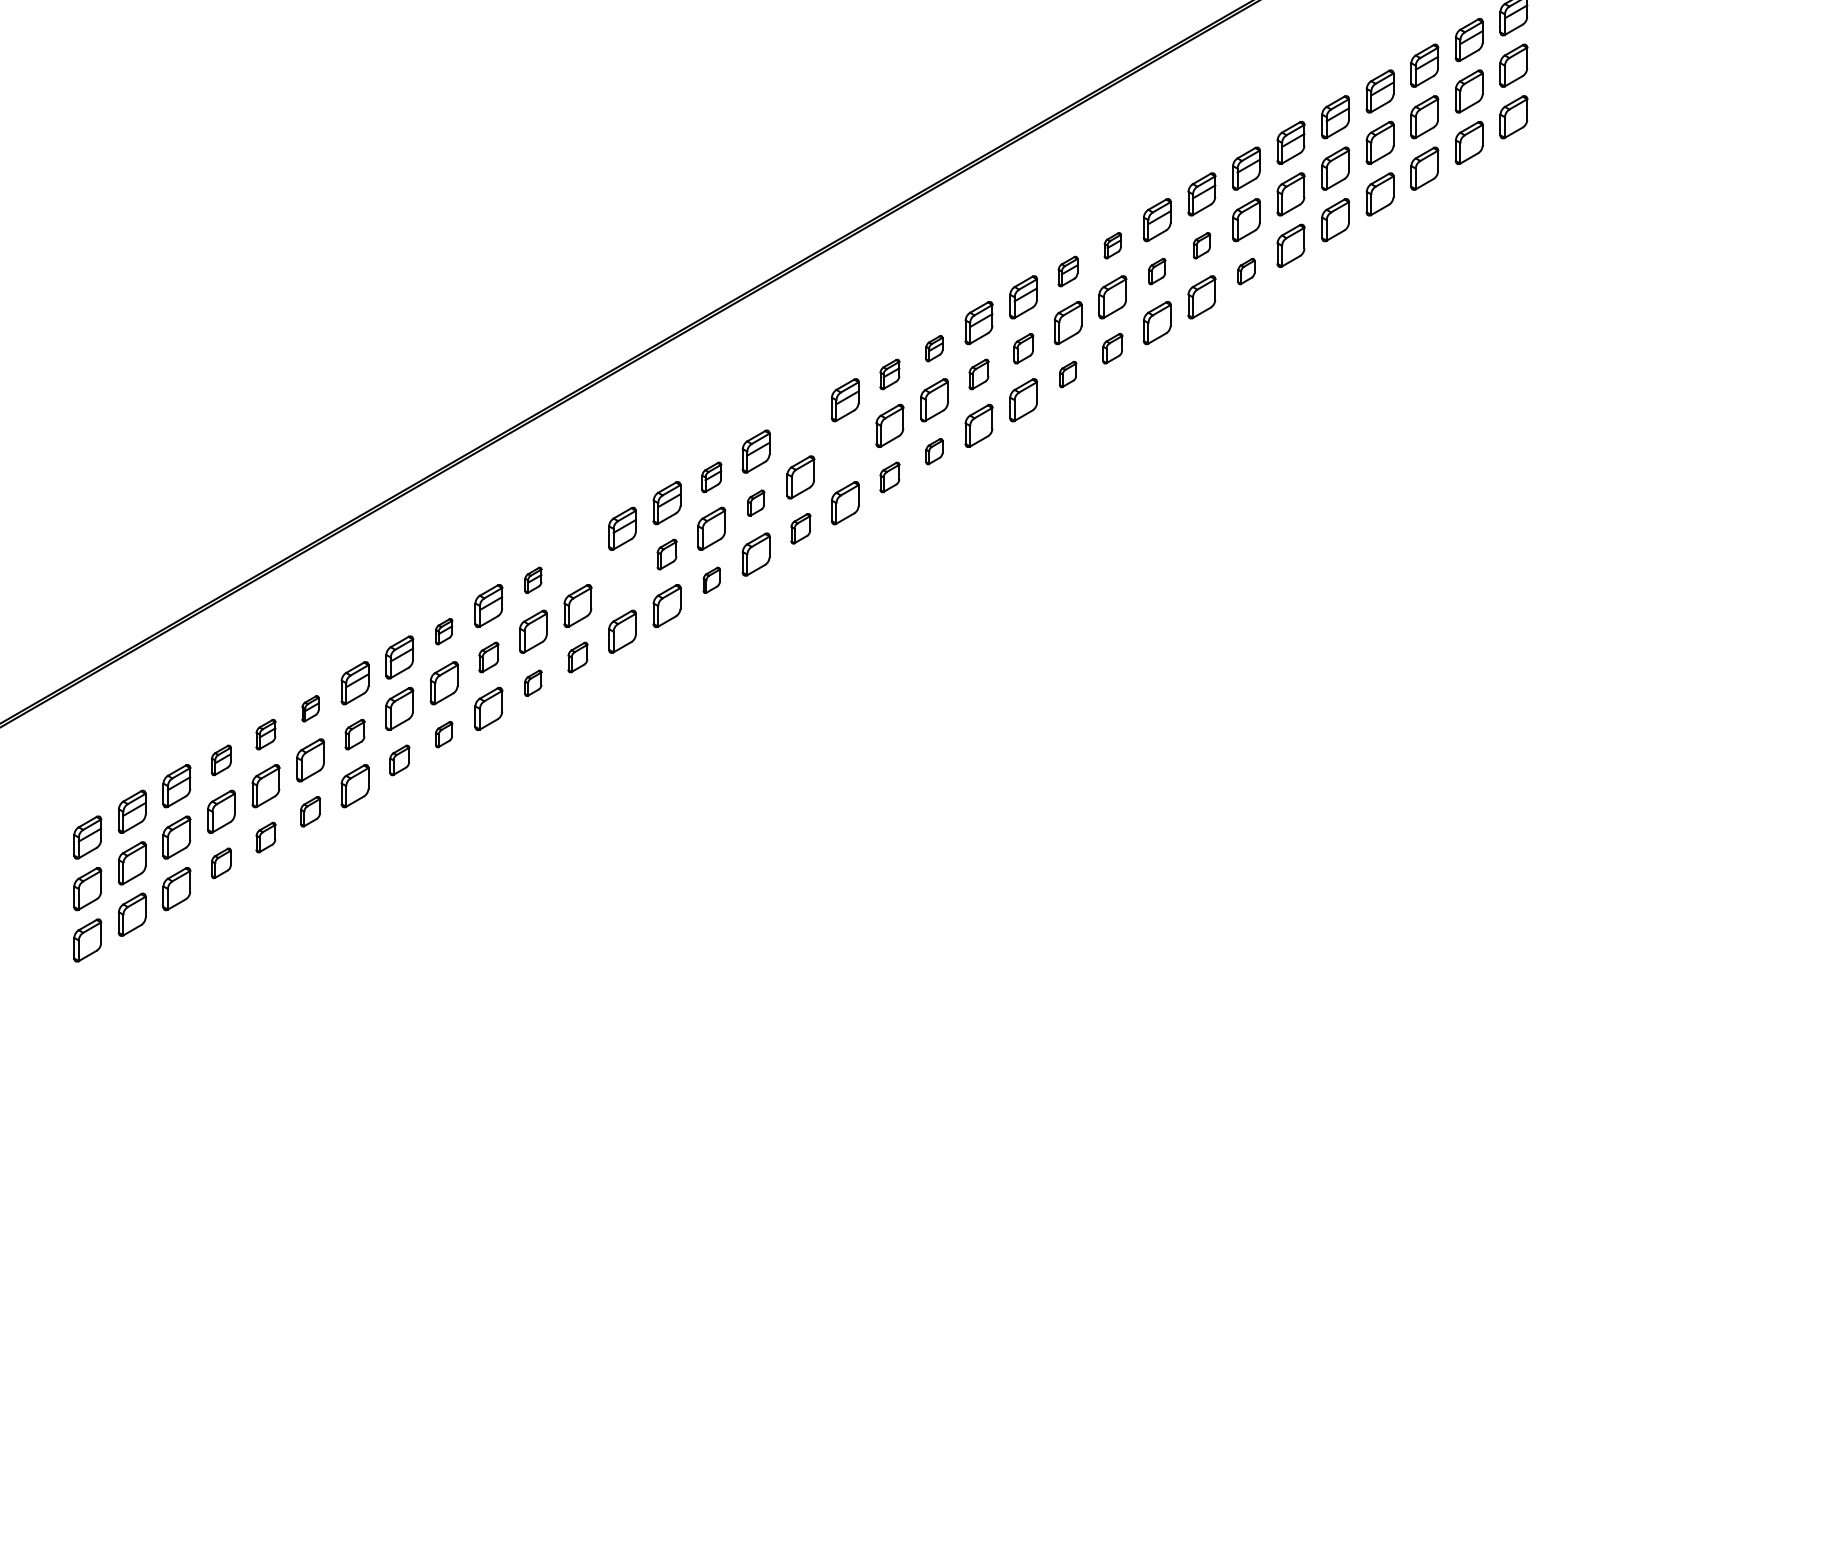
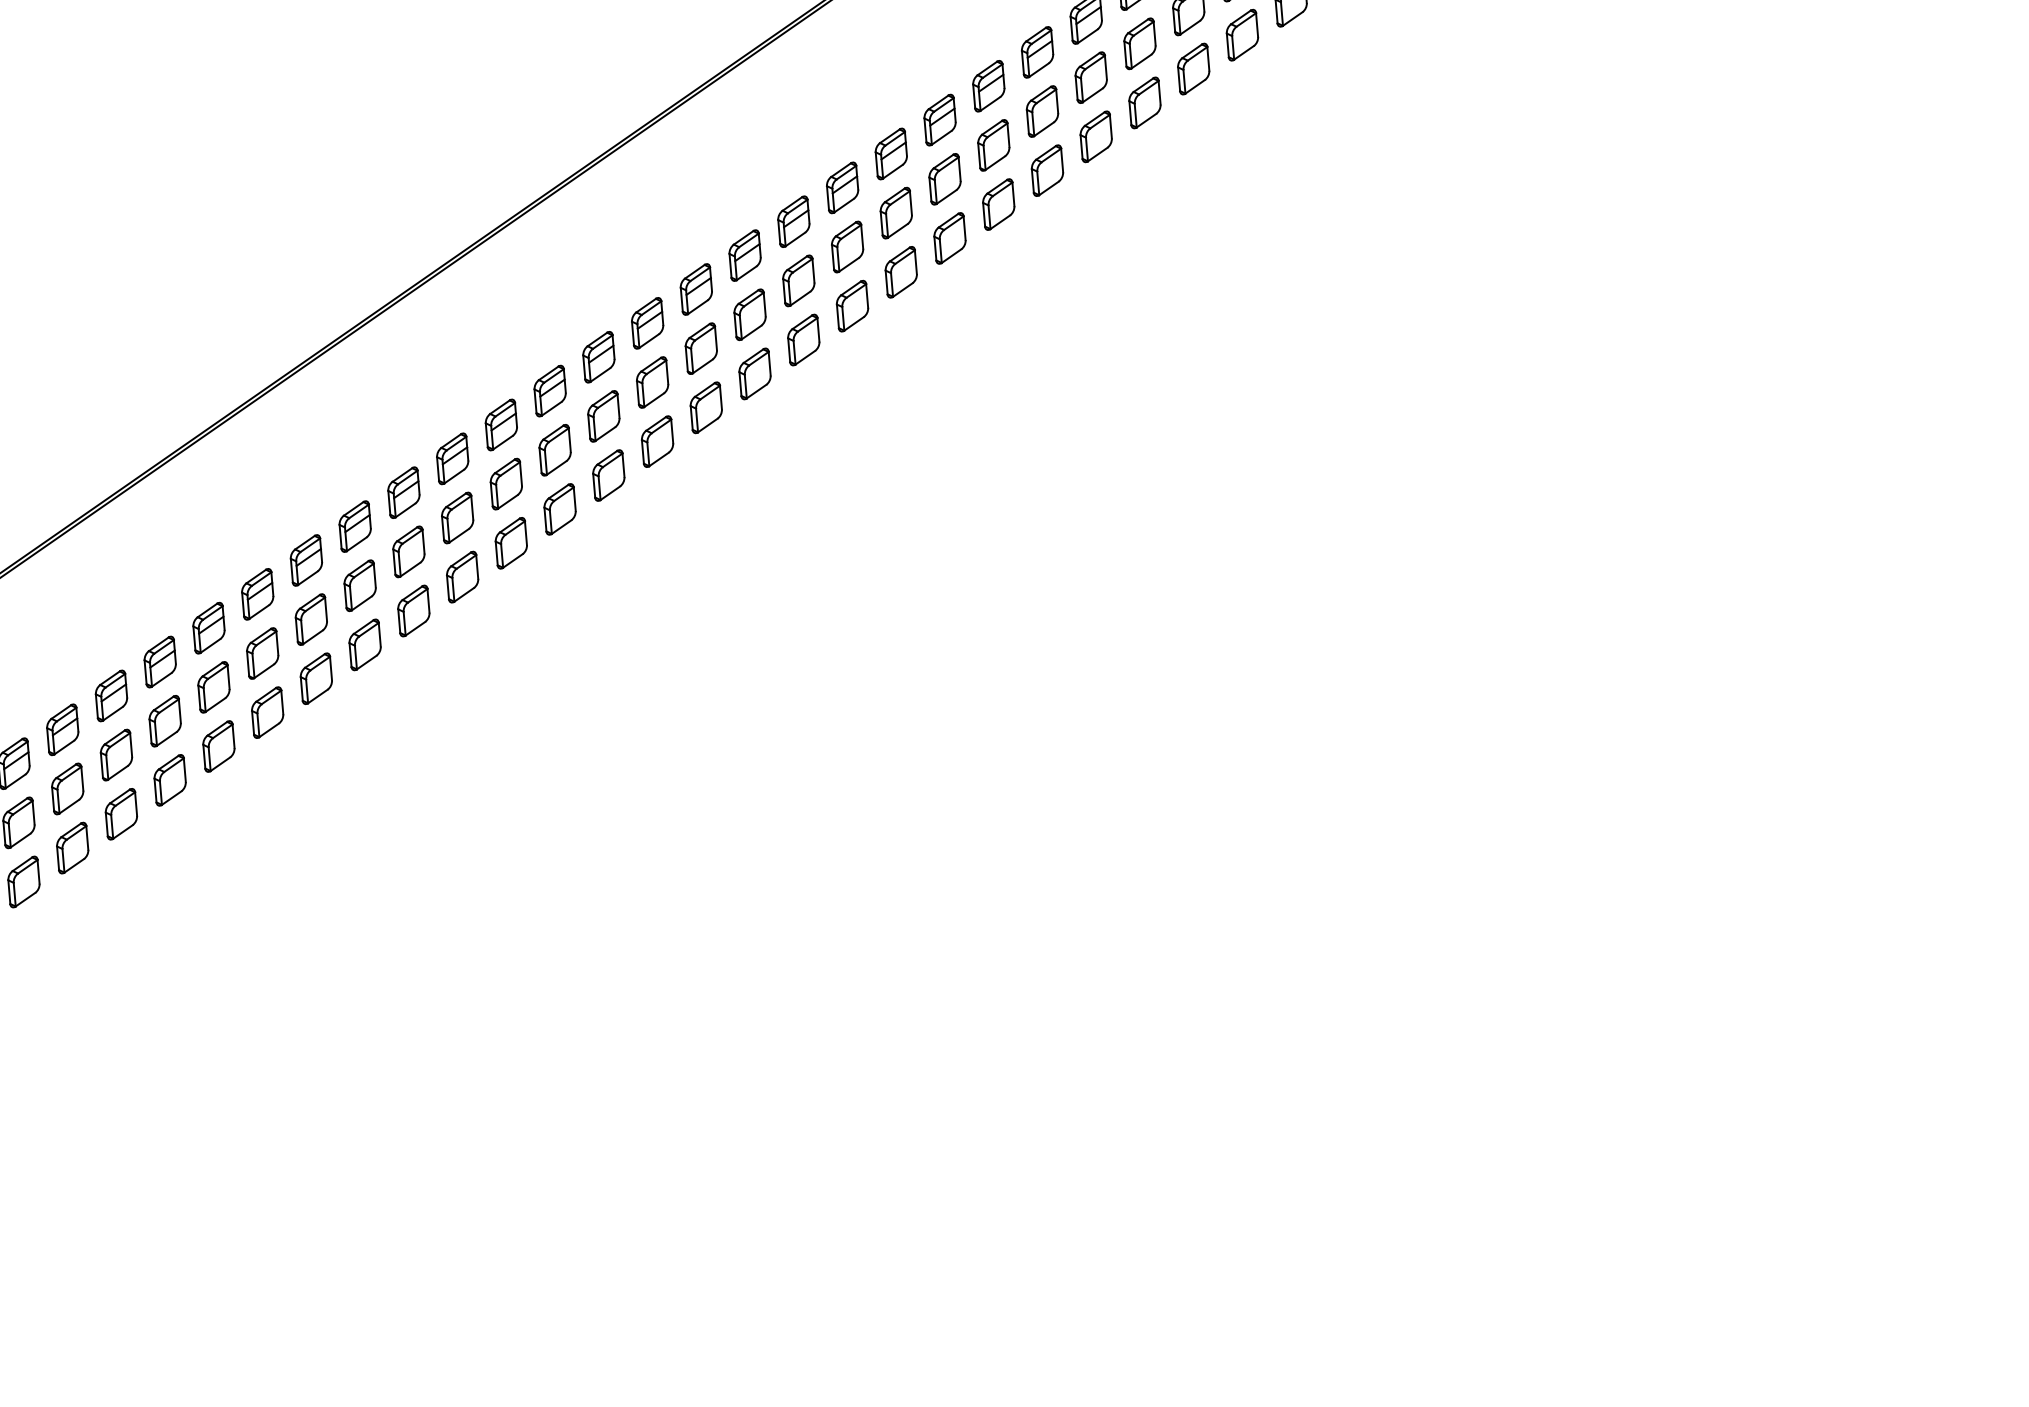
part: (1112, 245) -> (1037, 52), size x1.67
part: (1201, 245) -> (1139, 43), size x1.67
part: (1067, 271) -> (988, 86), size x1.43
part: (1156, 271) -> (1090, 77), size x1.67
part: (1246, 271) -> (1193, 68), size x1.67
part: (934, 348) -> (842, 187), size x1.67
part: (1023, 348) -> (944, 178), size x1.43
part: (1112, 348) -> (1047, 170), size x1.43
part: (889, 374) -> (793, 221), size x1.43
part: (978, 374) -> (895, 213), size x1.43
part: (1067, 374) -> (997, 204), size x1.67
part: (800, 425) -> (696, 288), added
part: (845, 451) -> (750, 314), added
part: (934, 451) -> (852, 305), size x1.67
part: (711, 477) -> (598, 357), size x1.43
part: (889, 477) -> (803, 340), size x1.43
part: (755, 503) -> (651, 382), size x1.67
part: (800, 528) -> (705, 407), size x1.43
part: (577, 554) -> (452, 458), added
part: (666, 554) -> (554, 450), size x1.43
part: (533, 580) -> (404, 492), size x1.67
part: (622, 580) -> (506, 484), added
part: (711, 580) -> (608, 475), size x1.67
part: (443, 631) -> (305, 560), size x1.67
part: (488, 657) -> (359, 585), size x1.43
part: (577, 657) -> (462, 577), size x1.43
part: (533, 683) -> (414, 611), size x1.67
part: (310, 708) -> (160, 661), size x1.67
part: (265, 734) -> (110, 695), size x1.43
part: (354, 734) -> (213, 687), size x1.43
part: (443, 734) -> (315, 678), size x1.67
part: (221, 760) -> (62, 729), size x1.43
part: (399, 760) -> (267, 712), size x1.43
part: (310, 811) -> (170, 779), size x1.43
part: (265, 837) -> (120, 814), size x1.43
part: (221, 863) -> (72, 848), size x1.43

